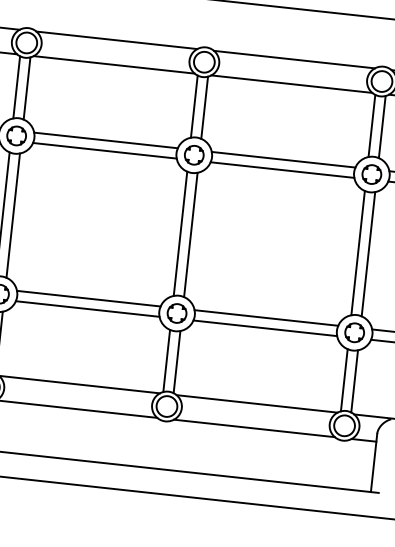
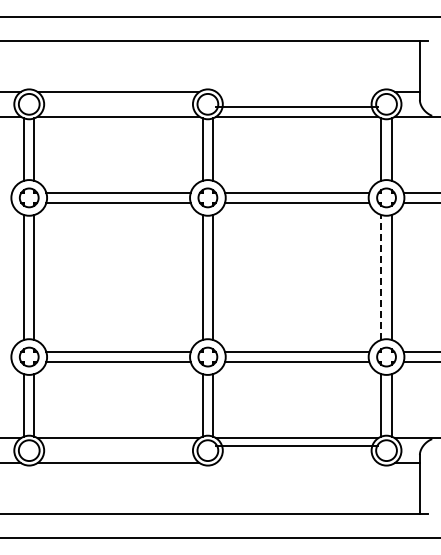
line: (294, 60) -> (297, 107), moved
line: (358, 253) -> (381, 277), solid -> dashed
line: (254, 427) -> (297, 445), moved

